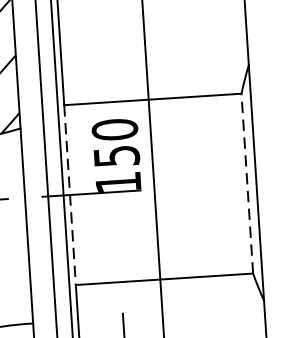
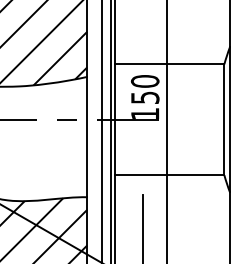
line: (247, 183) -> (224, 119), dashed -> solid
line: (70, 196) -> (115, 120), dashed -> solid

